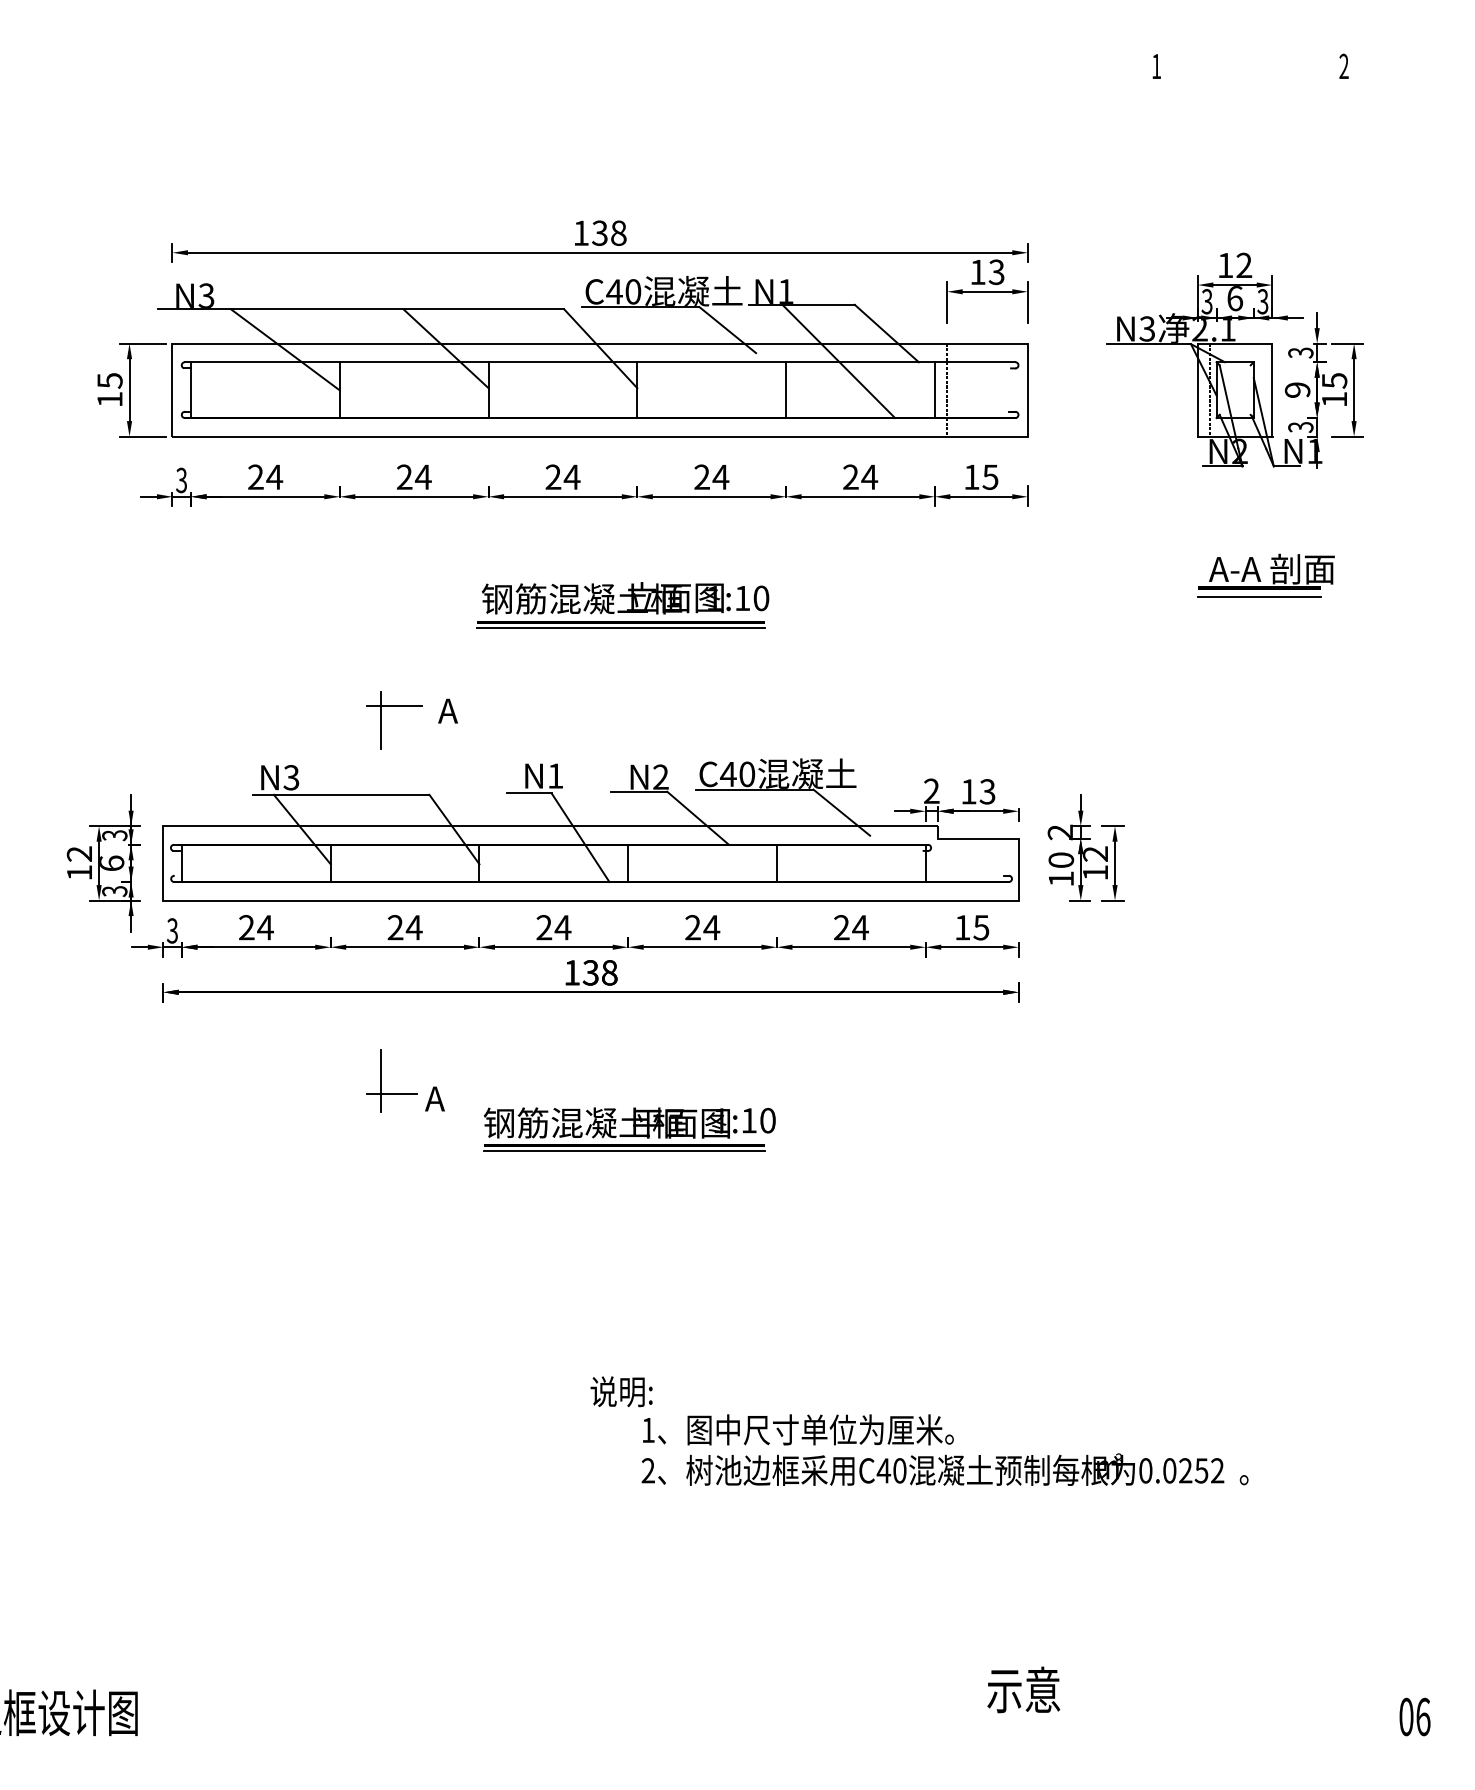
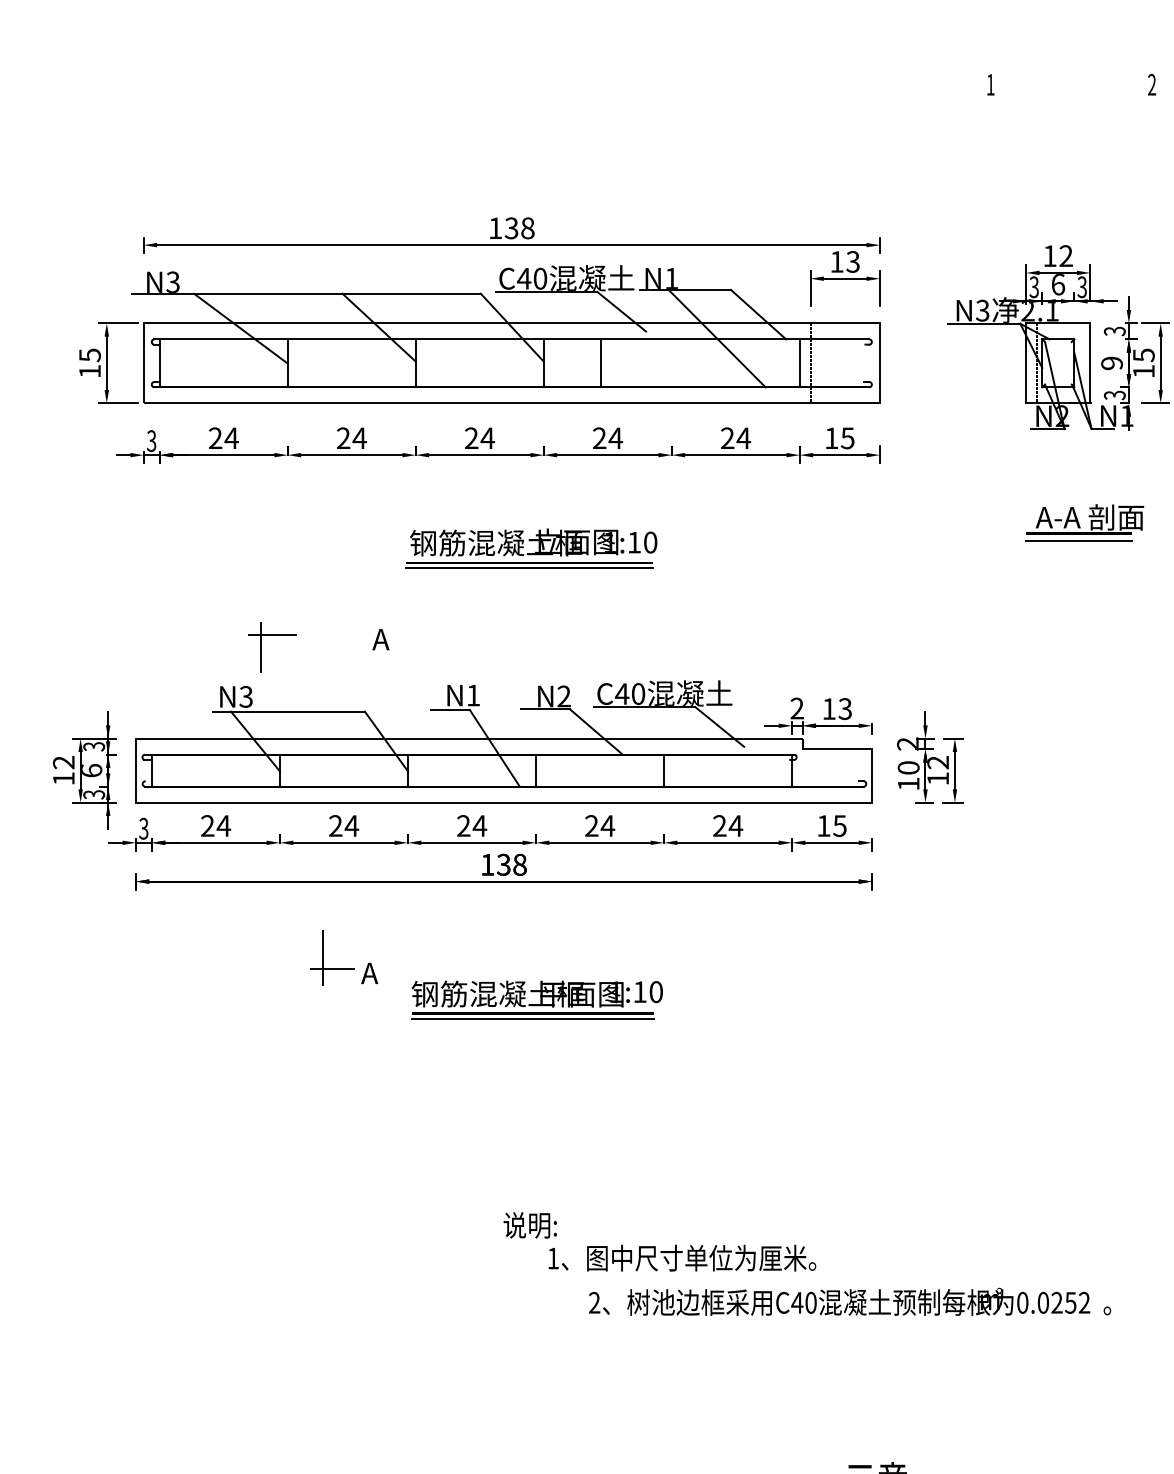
line: (786, 390) -> (601, 363), moved
part: (381, 720) -> (261, 647), moved
text: (944, 1469) -> (849, 1301), moved

